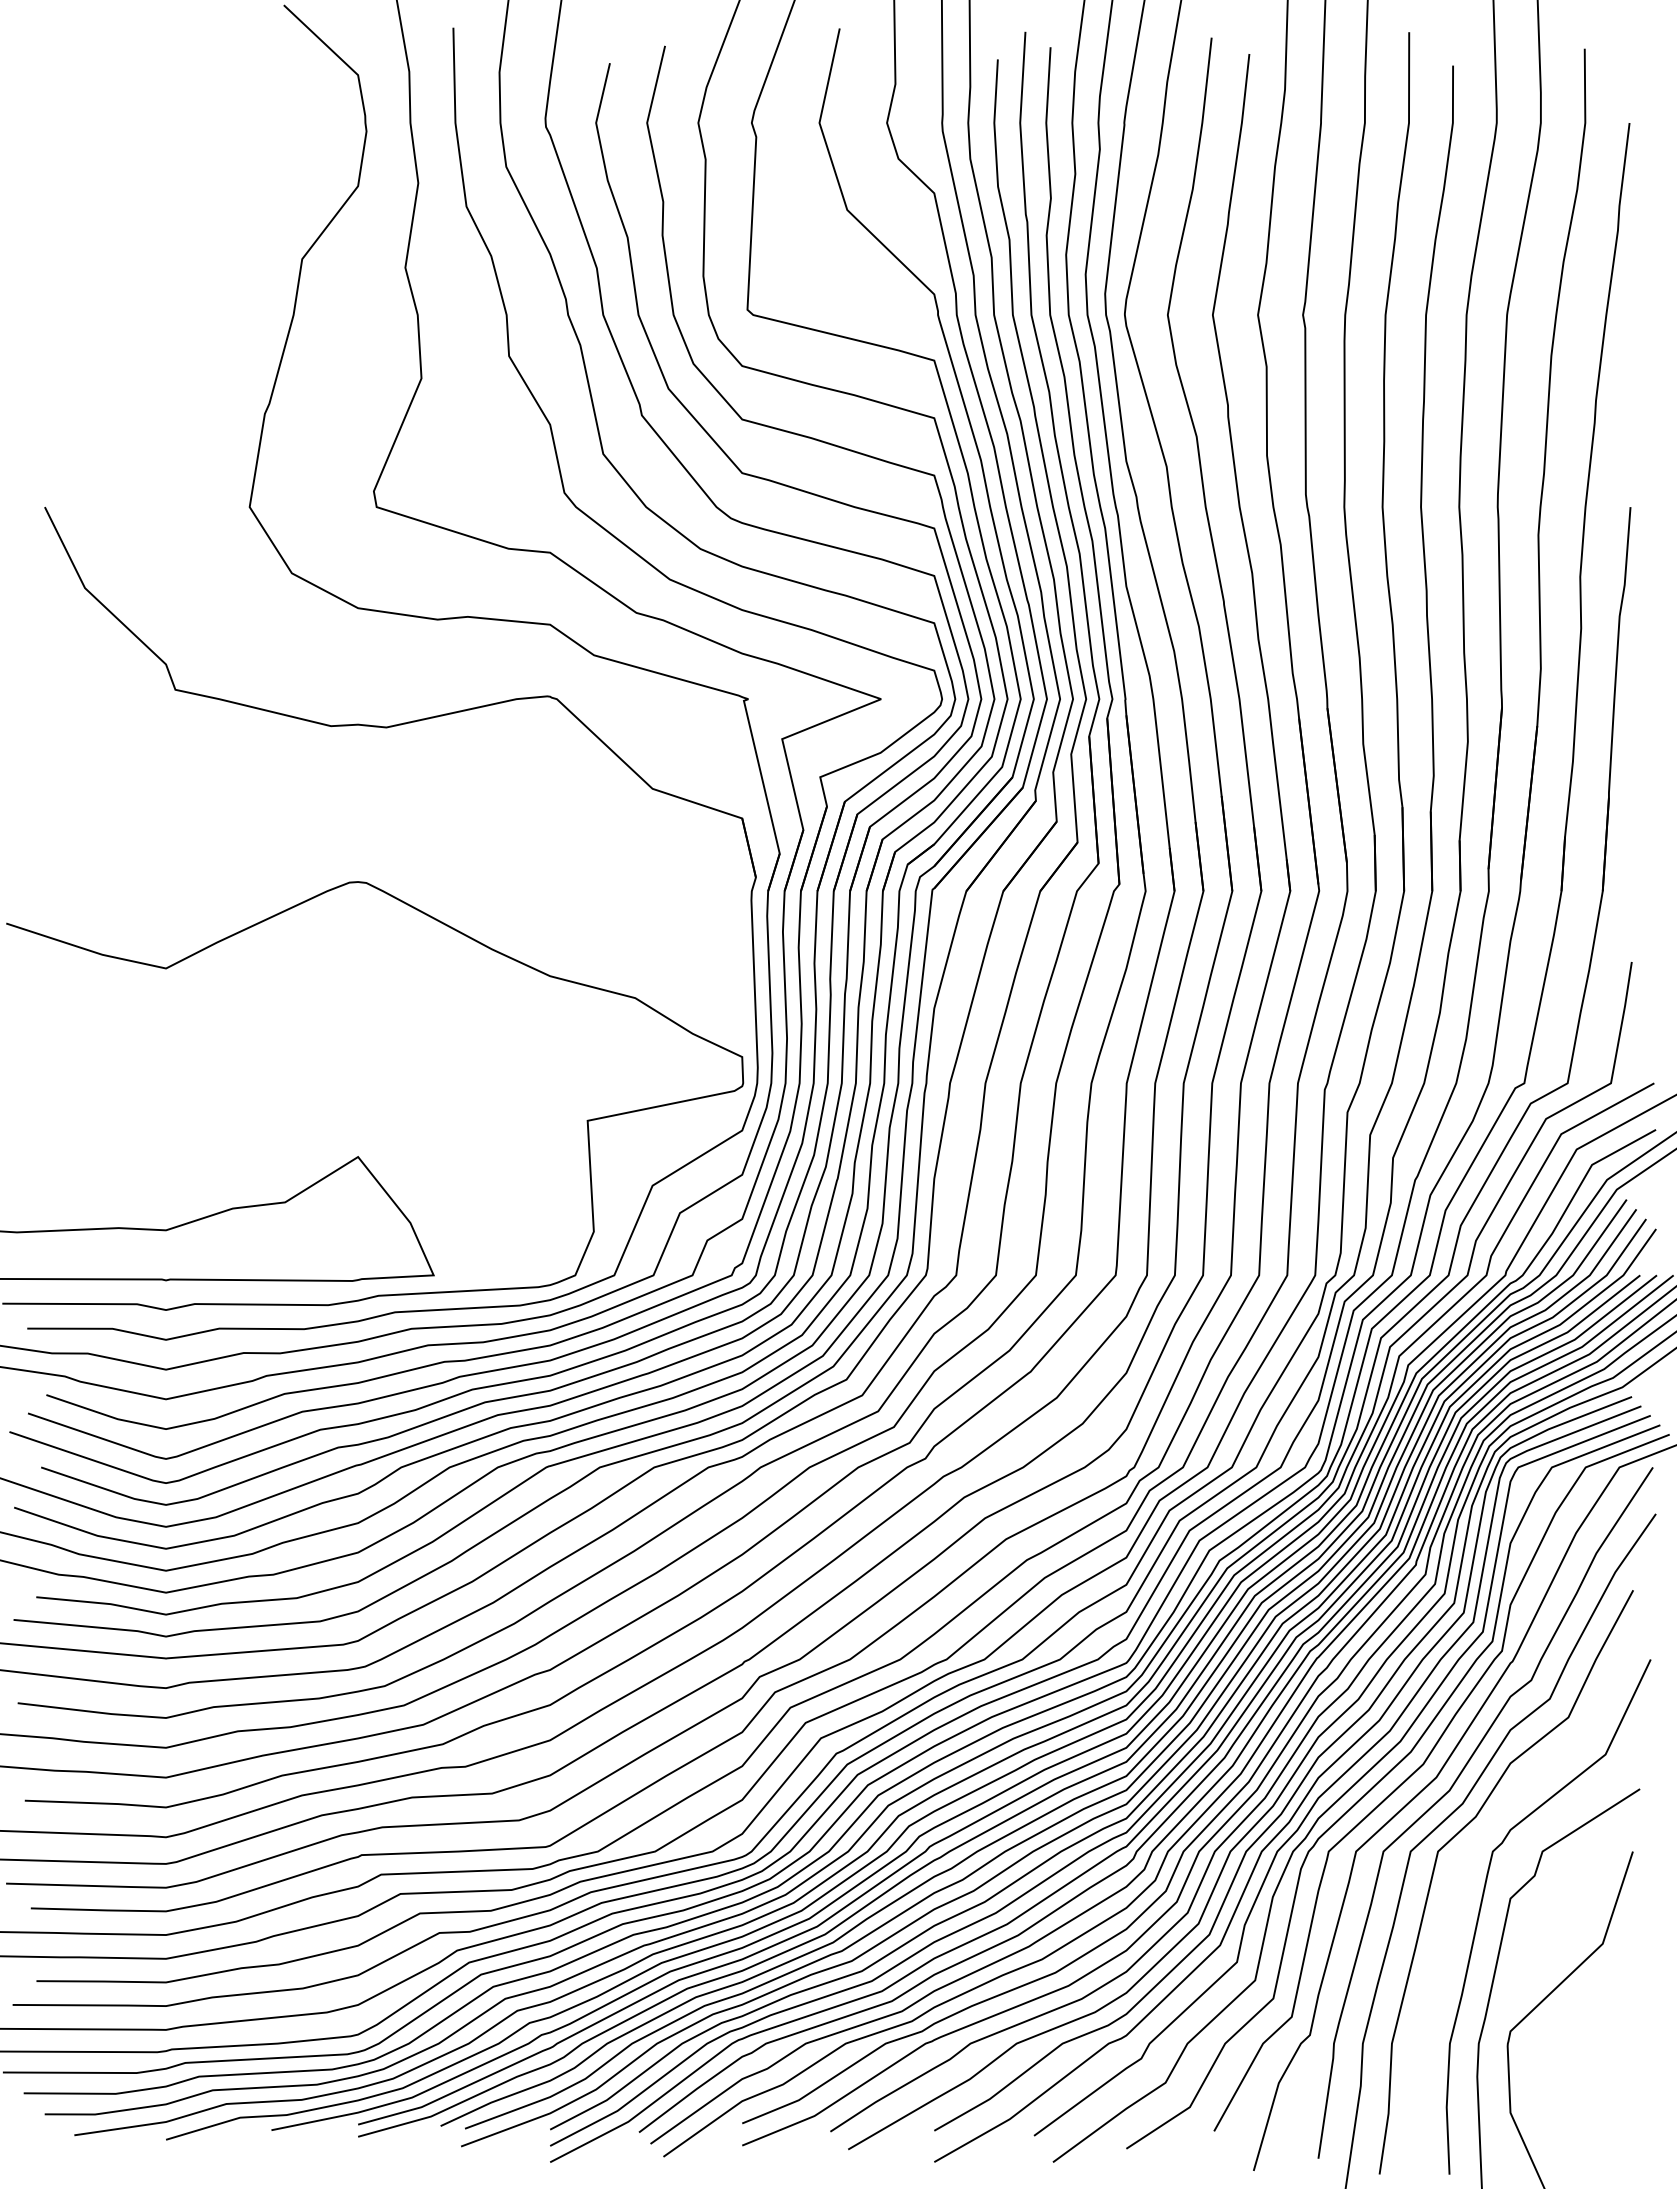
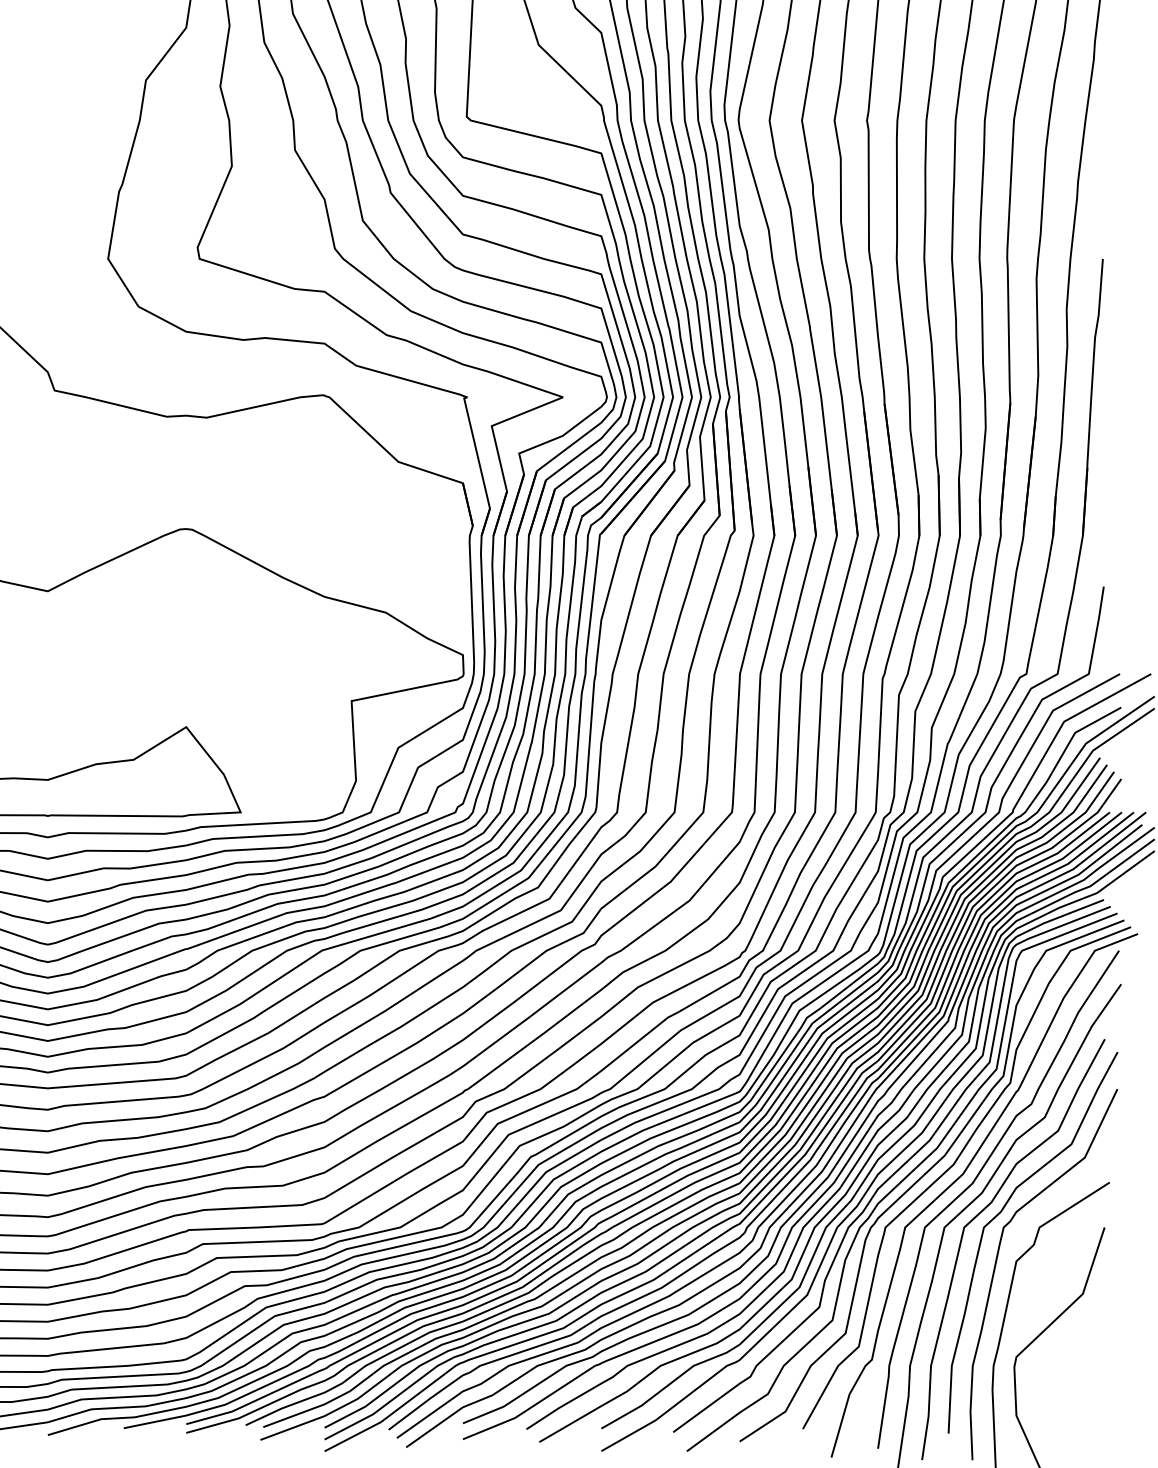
curve: (1490, 1829) -> (1002, 1211), added

